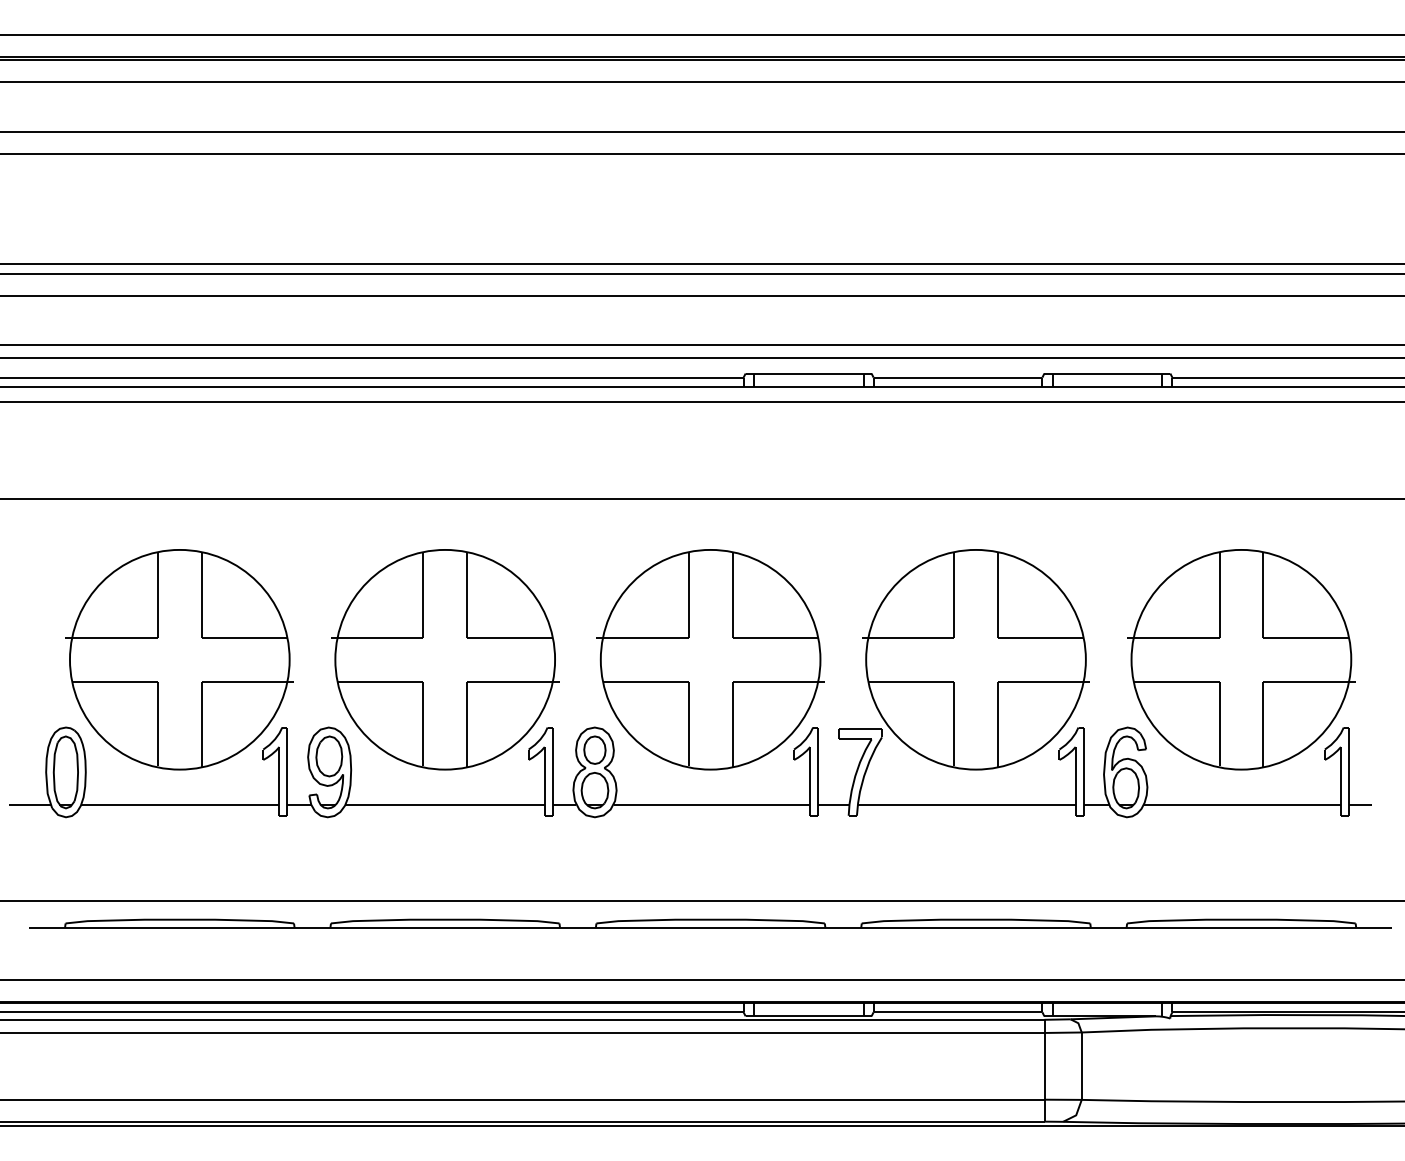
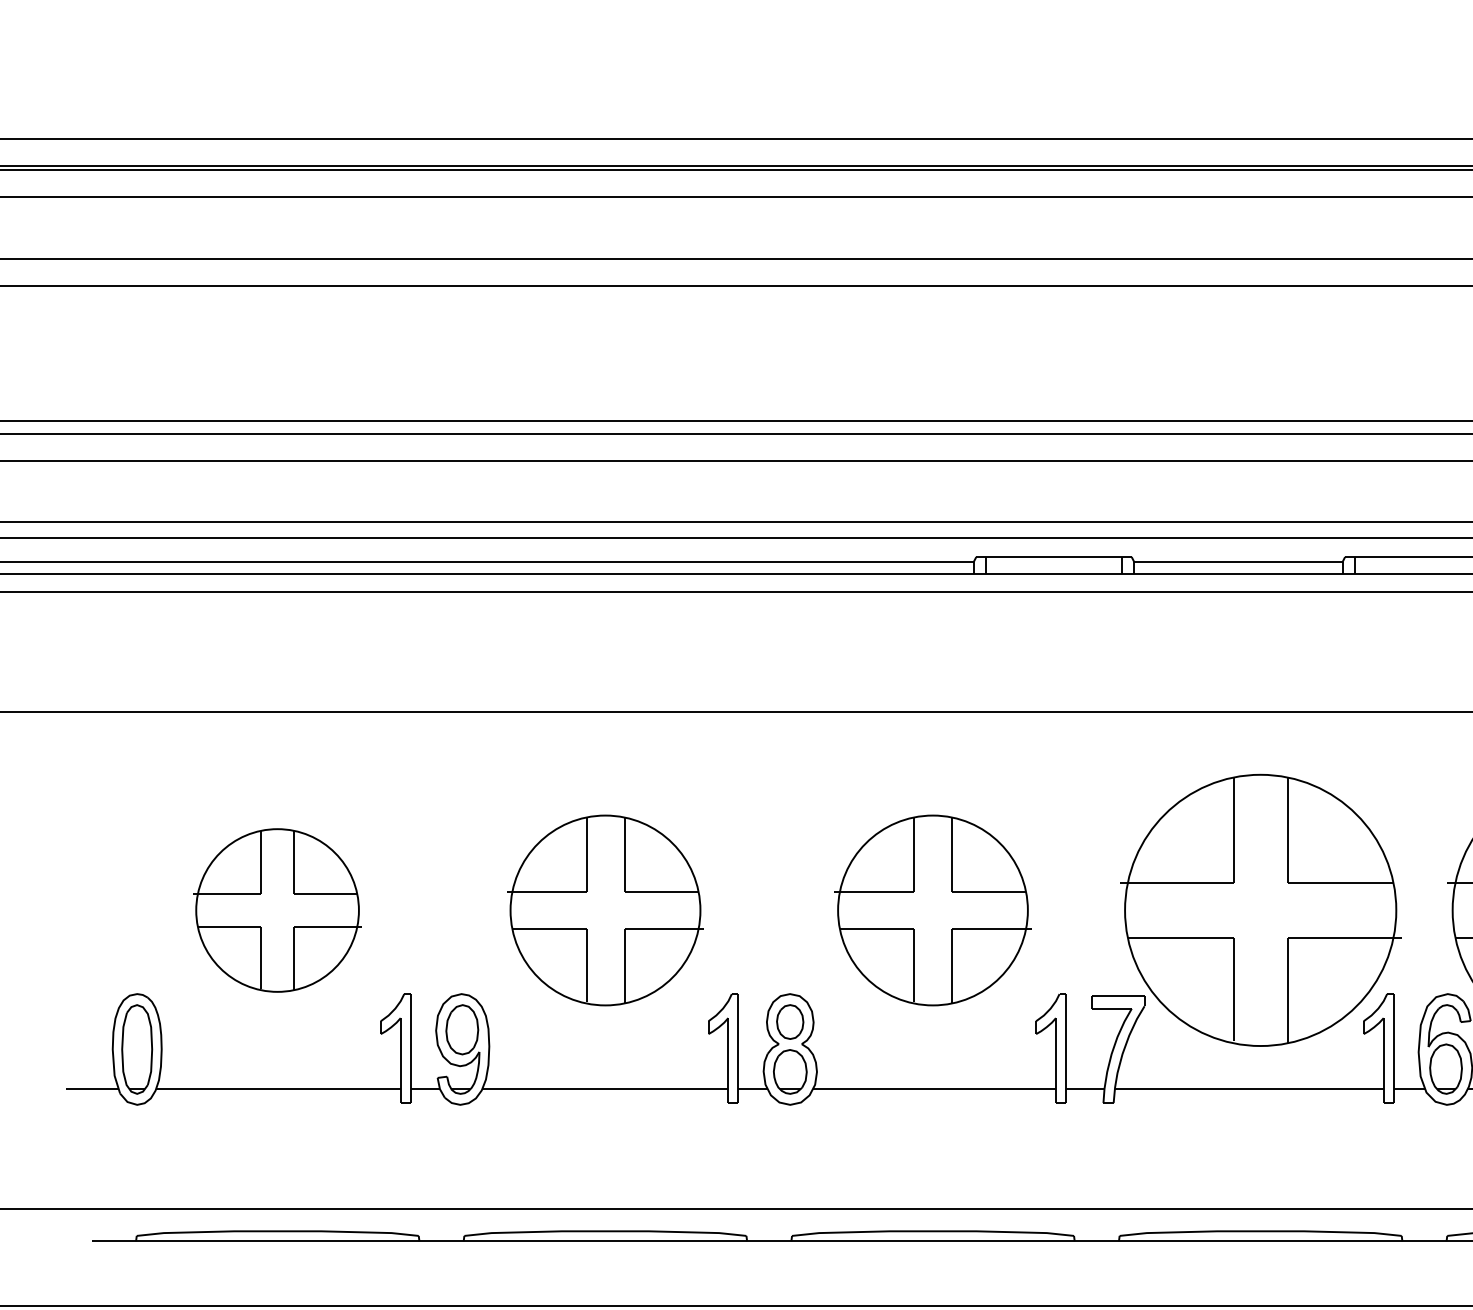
part: (179, 659) -> (277, 910), size x0.6
part: (445, 659) -> (605, 910), size x0.7
part: (710, 659) -> (932, 910), size x0.7

